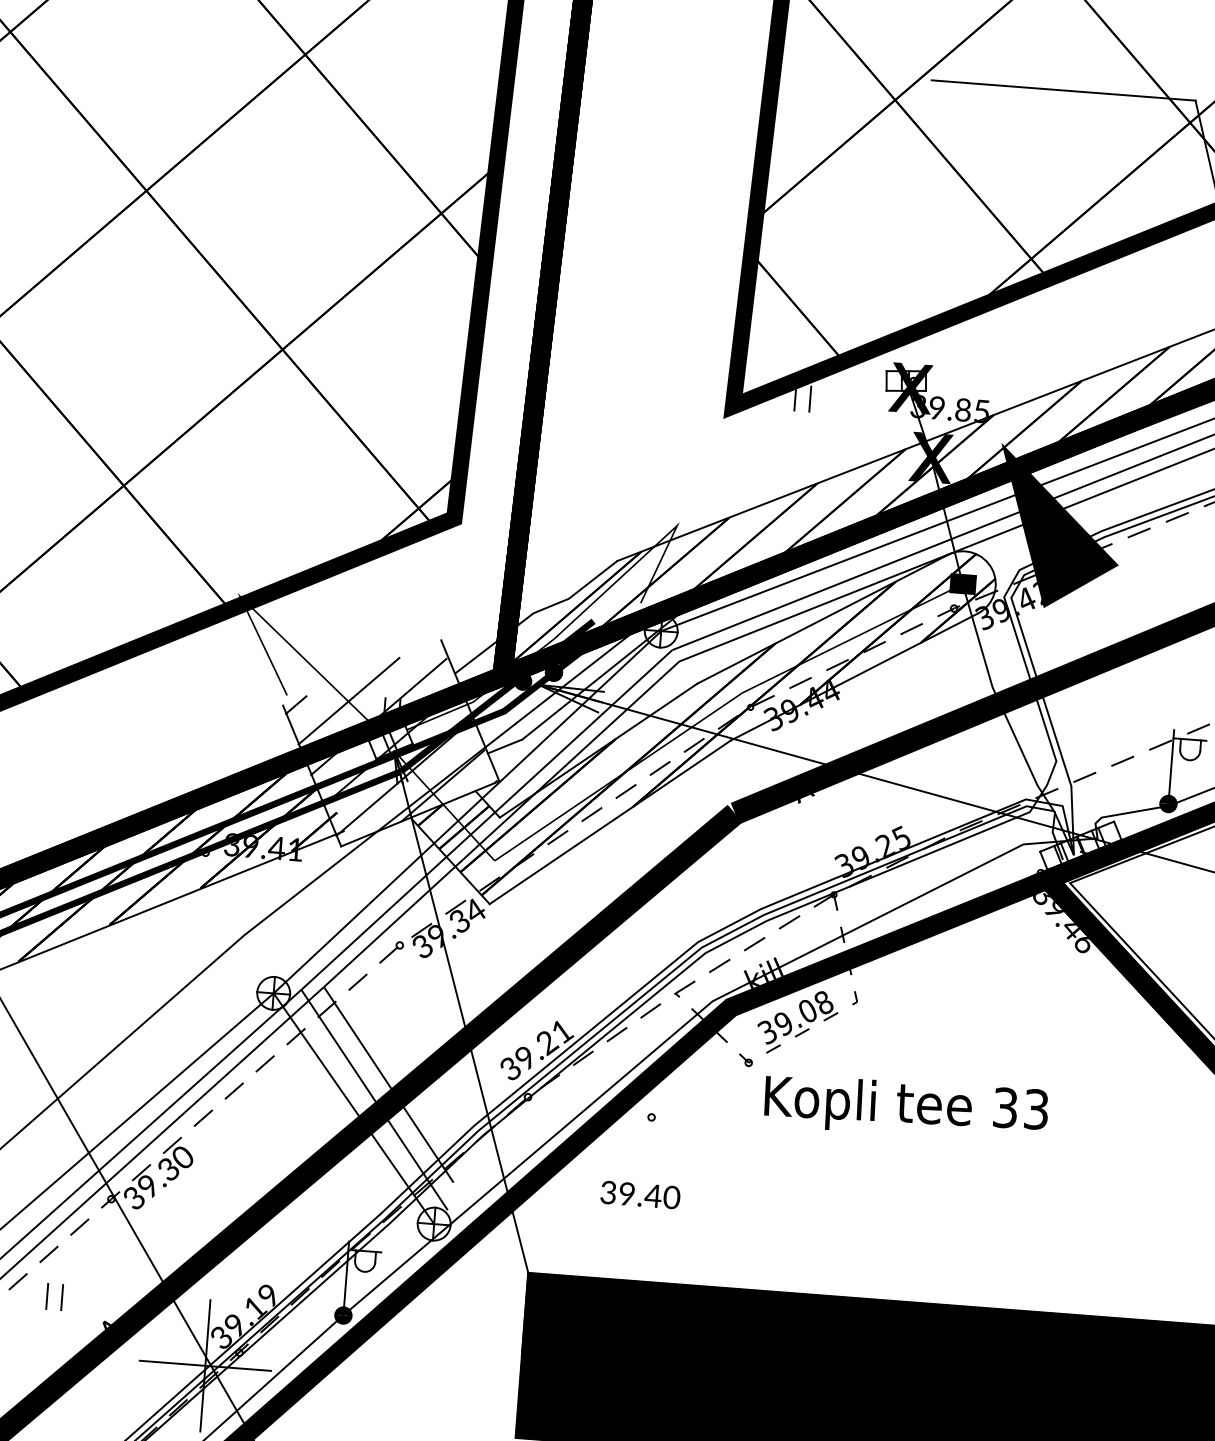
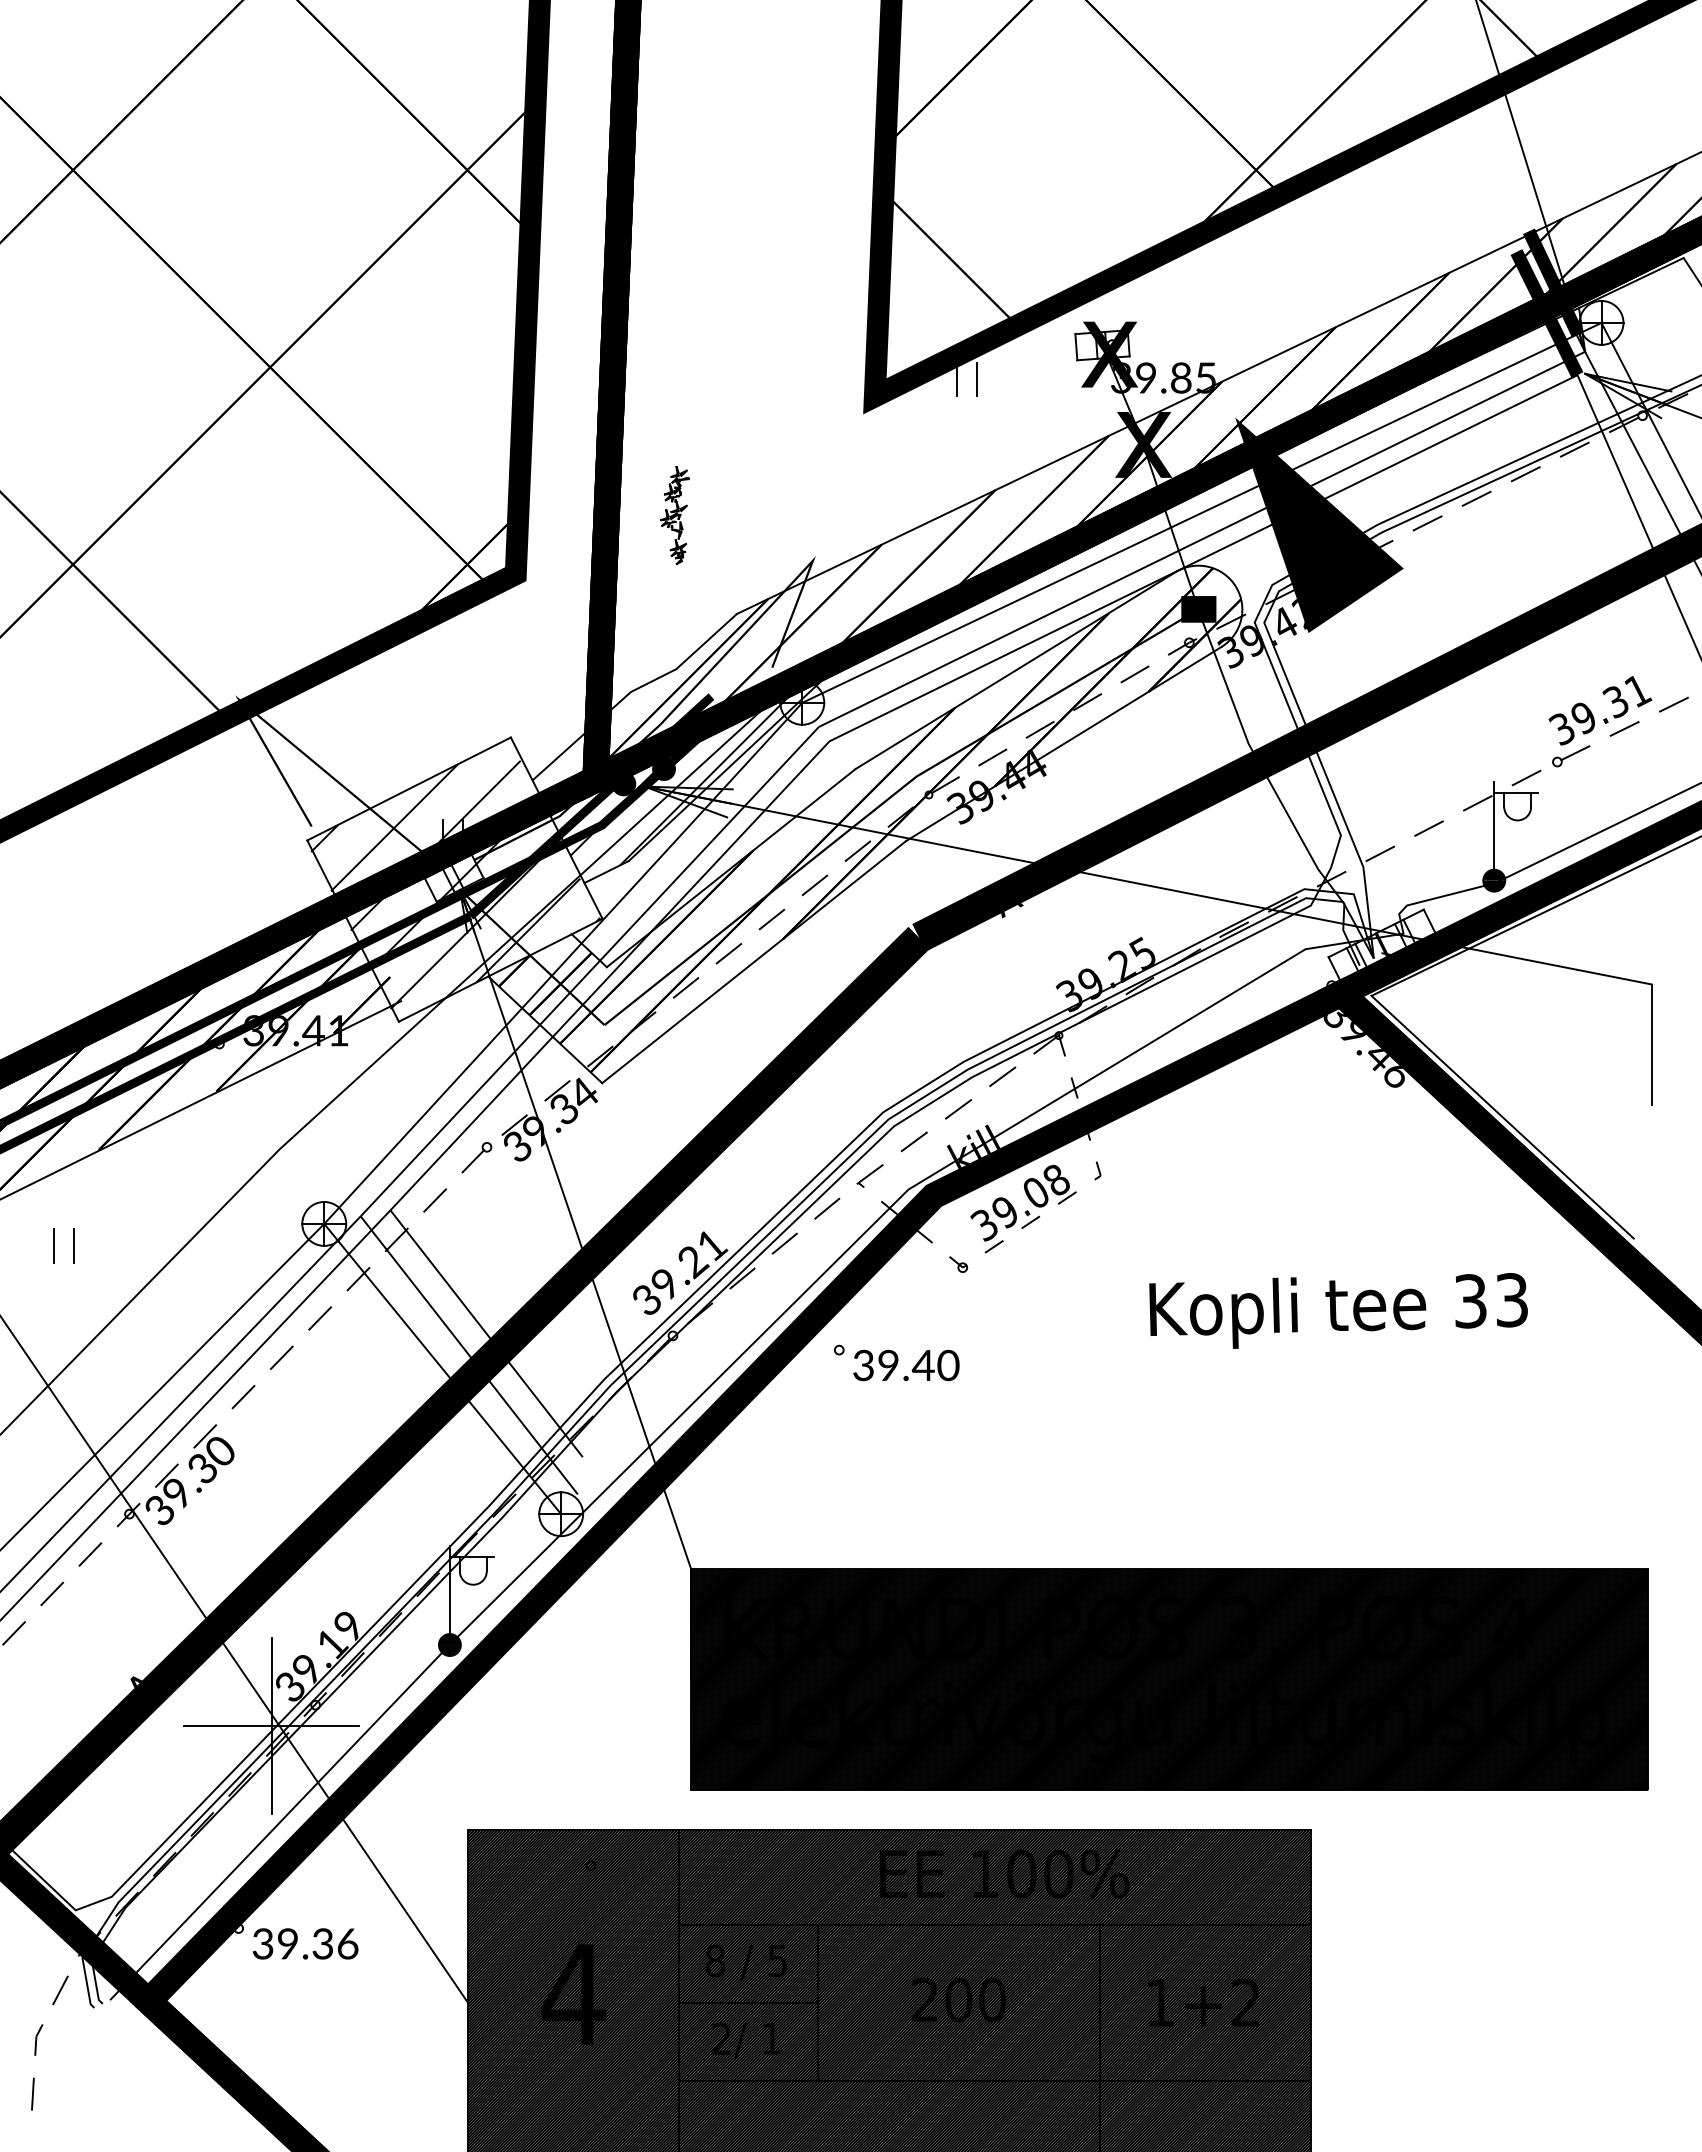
part: (577, 483) -> (675, 515), added
line: (361, 672) -> (408, 788), added
hatch: (567, 672) -> (682, 767), added
text: (906, 1107) -> (1338, 1310), moved
text: (640, 1195) -> (906, 1365), moved
part: (47, 1296) -> (54, 1245), moved

